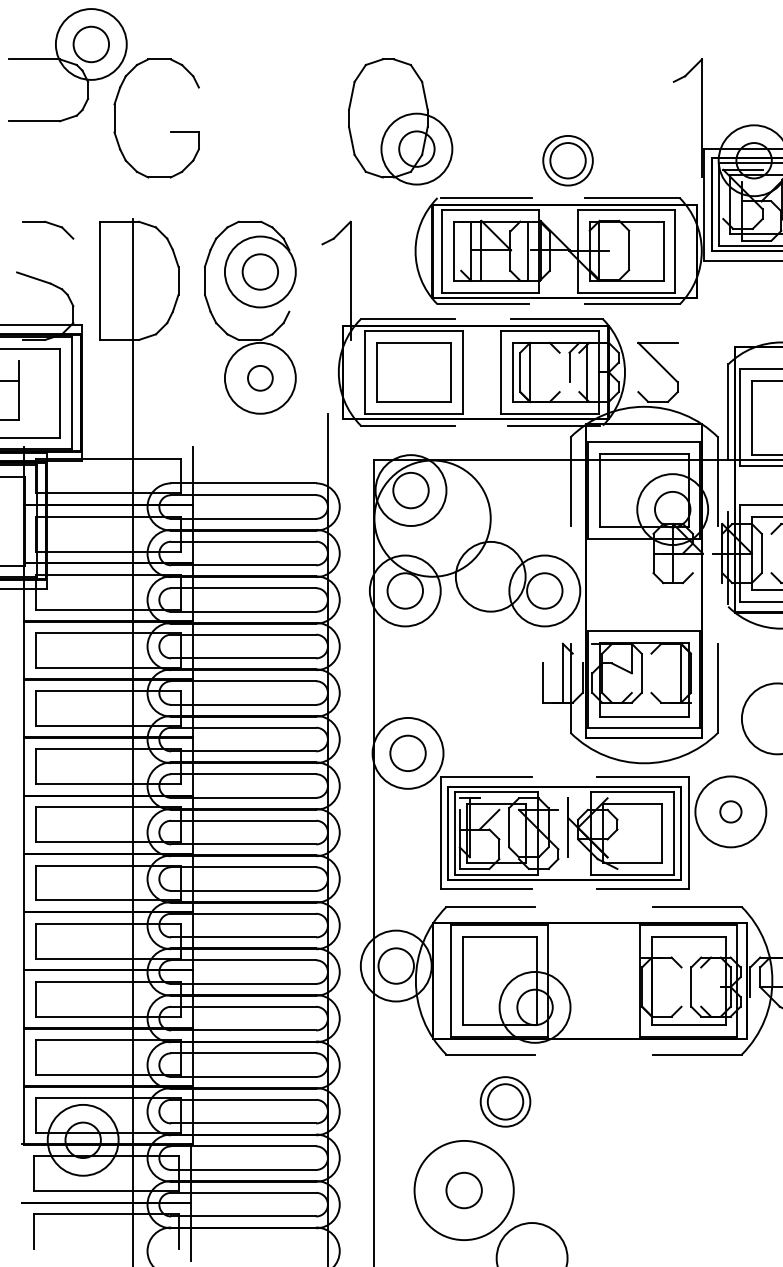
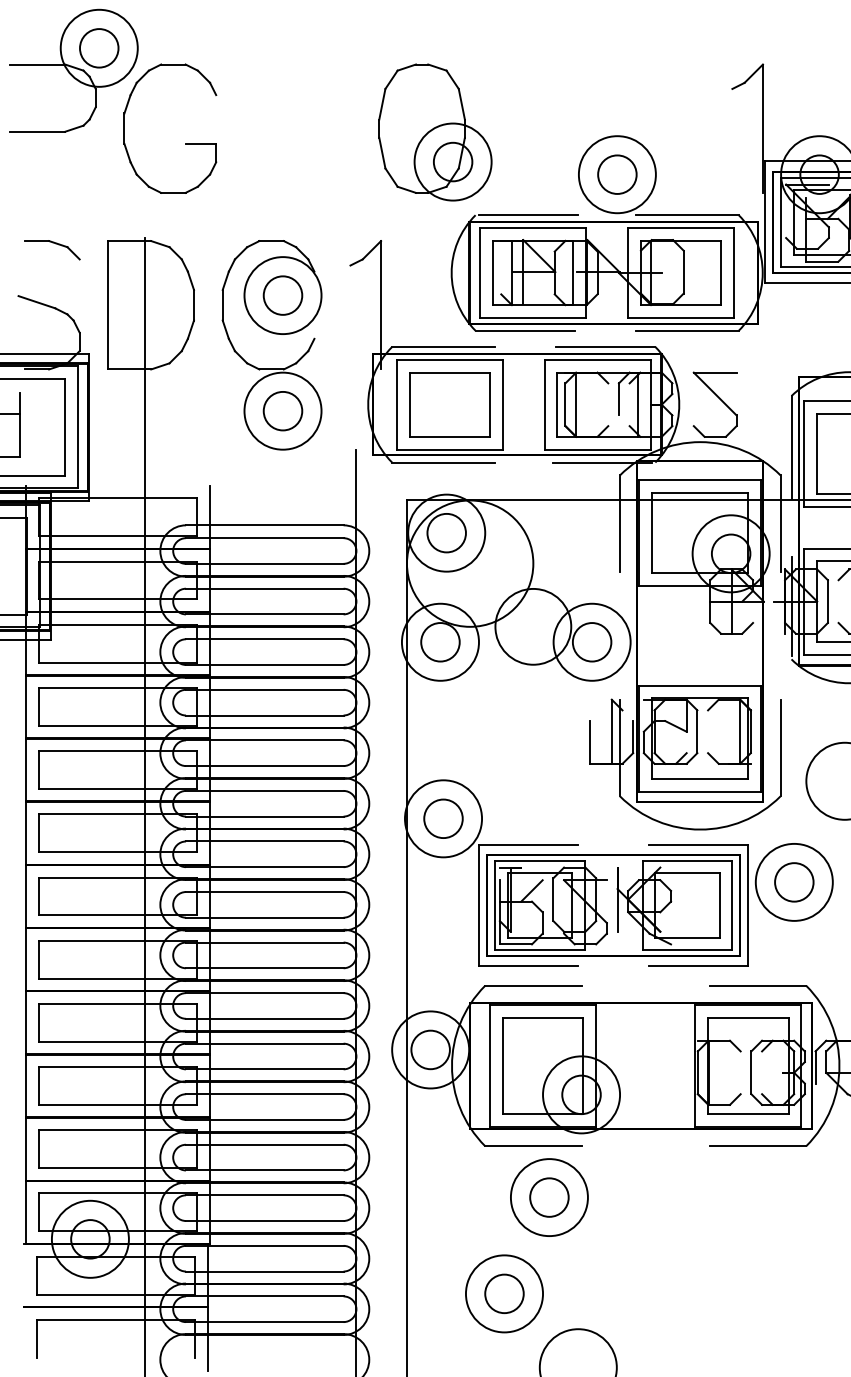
circle: (567, 160) -> (616, 174), size x1.43
circle: (259, 377) -> (282, 410), size x1.43
circle: (731, 811) -> (794, 882), size x1.67
circle: (504, 1101) -> (548, 1197), size x1.43
circle: (464, 1190) -> (504, 1293), size x0.71

